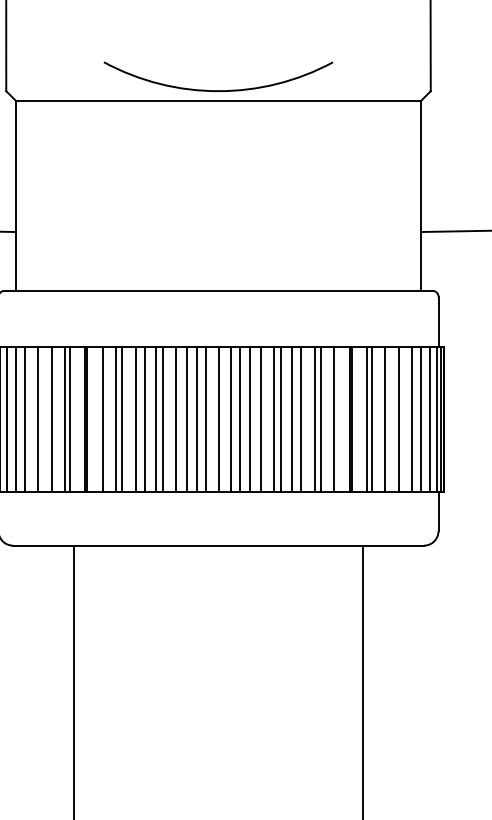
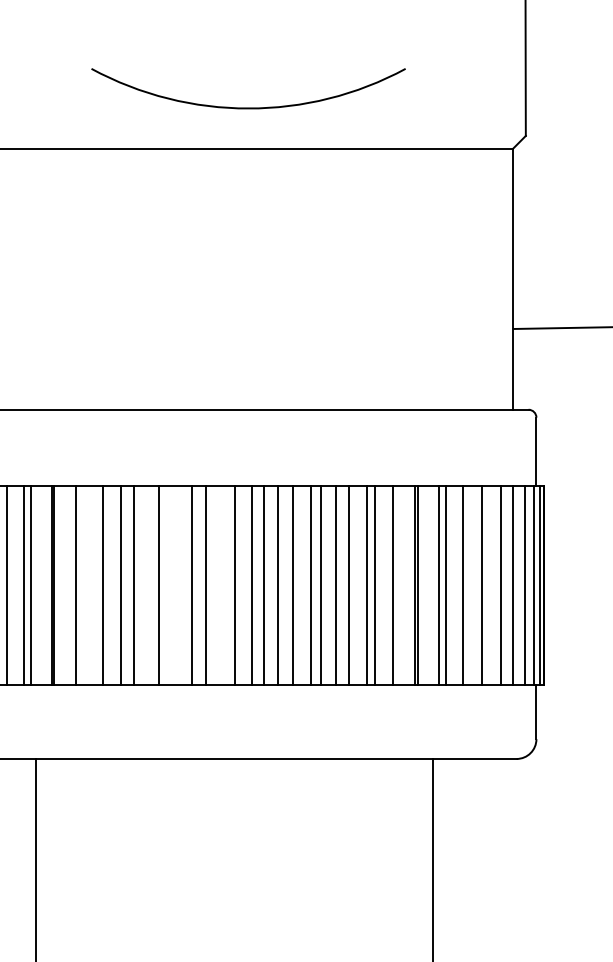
arc: (218, 90) -> (248, 107), moved
line: (116, 418) -> (94, 584), removed
line: (155, 418) -> (148, 584), removed
line: (176, 418) -> (177, 584), removed
line: (206, 418) -> (218, 584), removed

